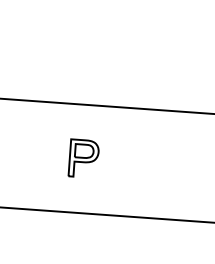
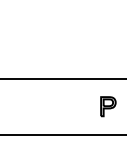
part: (84, 158) -> (108, 106), moved

